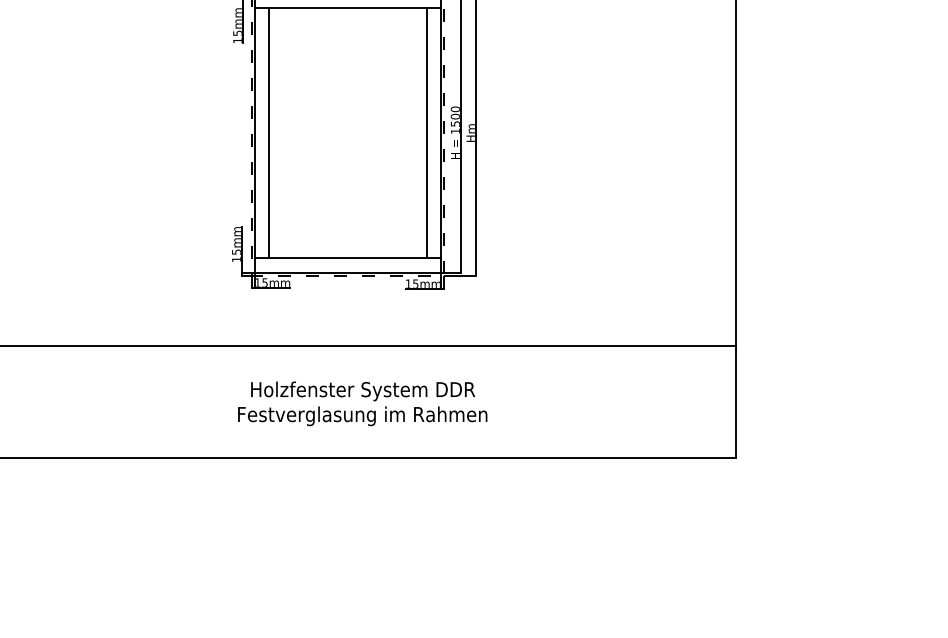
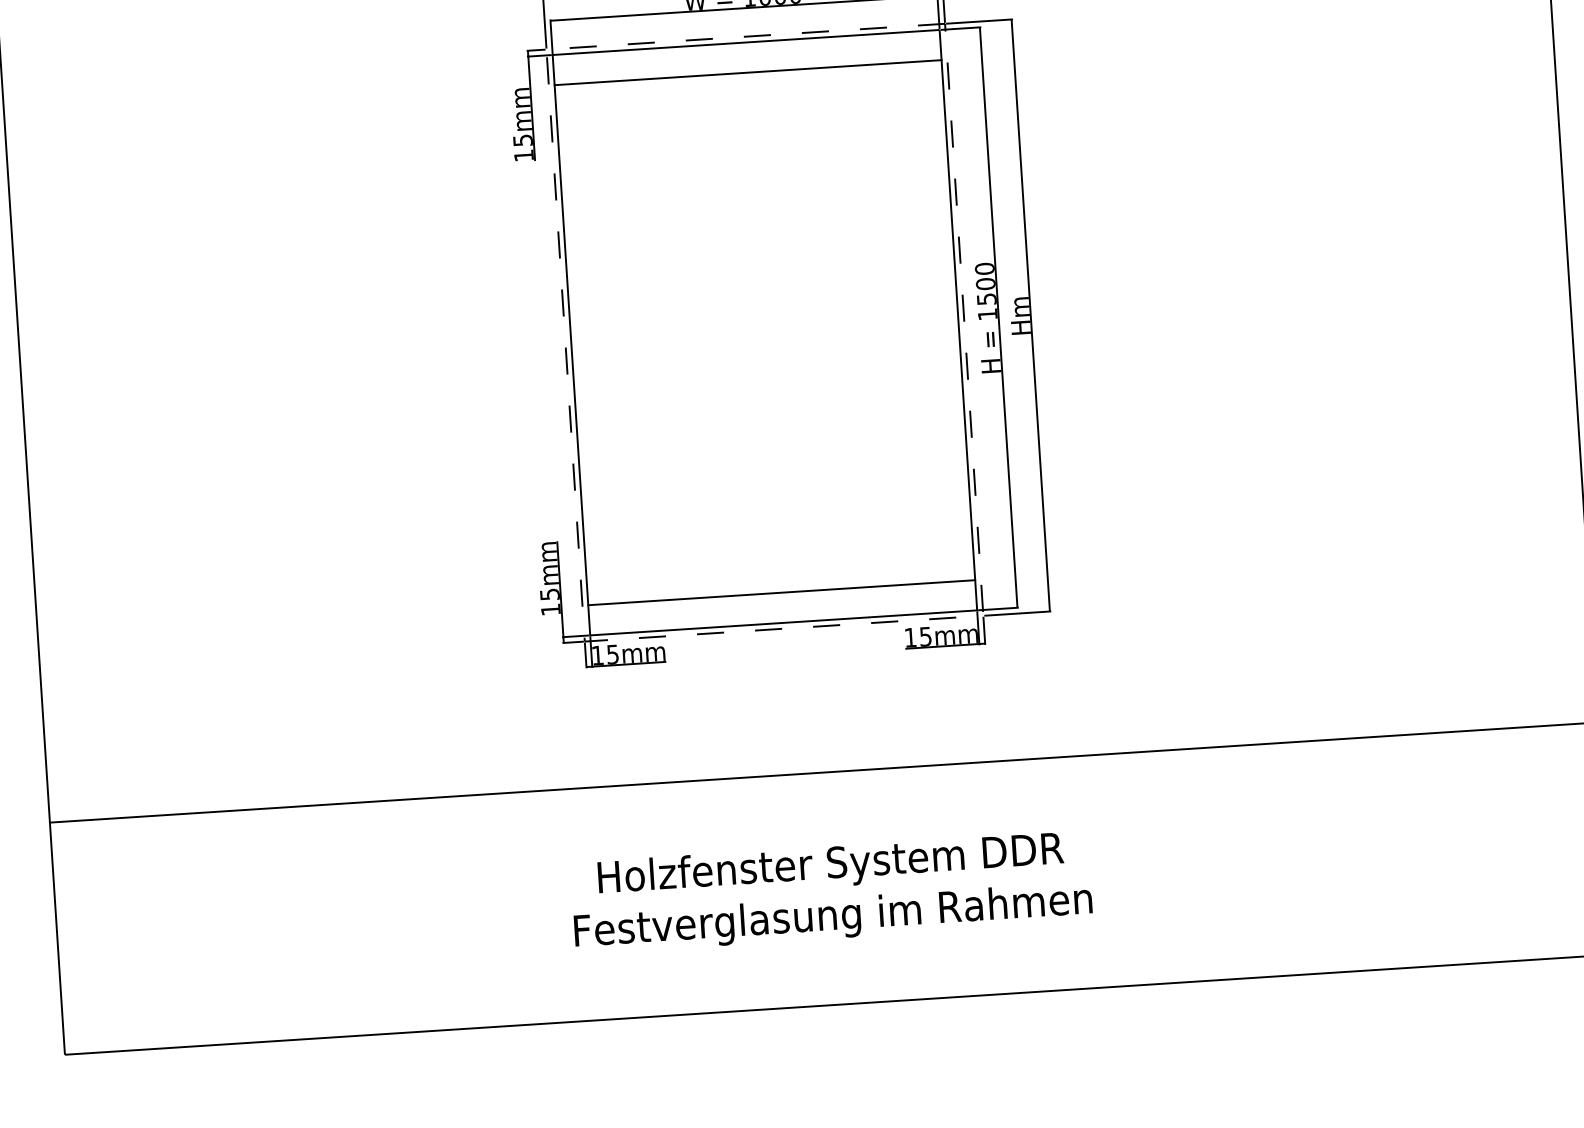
line: (269, 132) -> (601, 341), removed
line: (426, 132) -> (927, 320), removed

